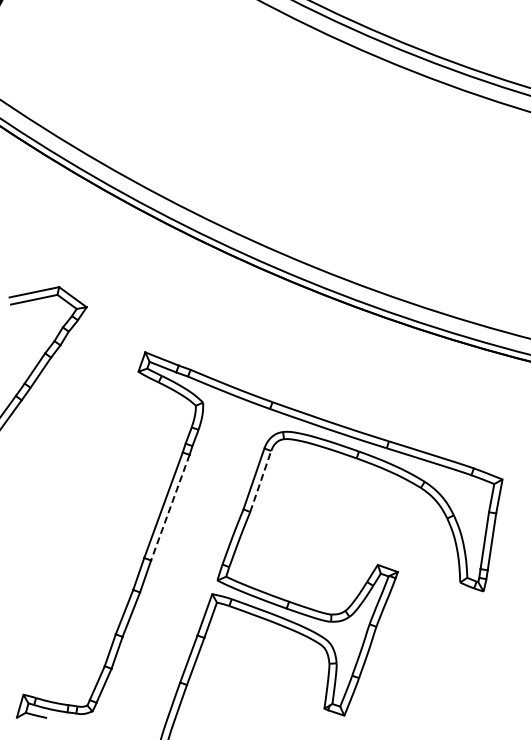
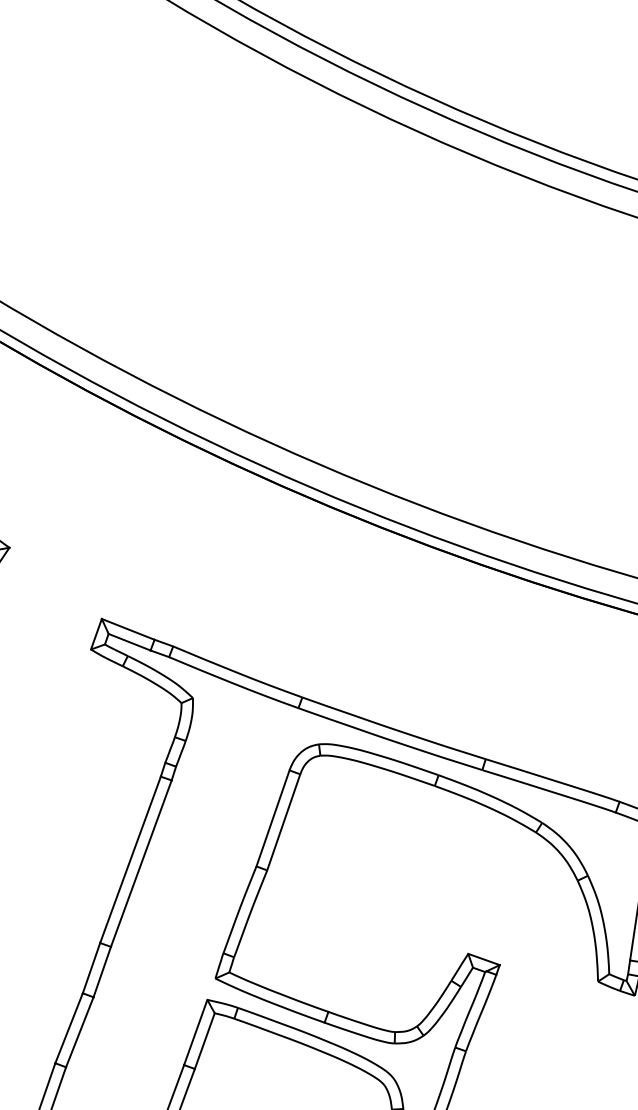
line: (260, 481) -> (283, 822), dashed -> solid
line: (170, 508) -> (141, 864), dashed -> solid

